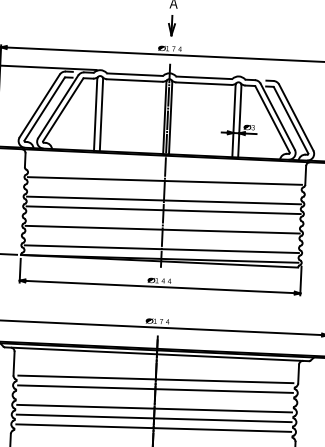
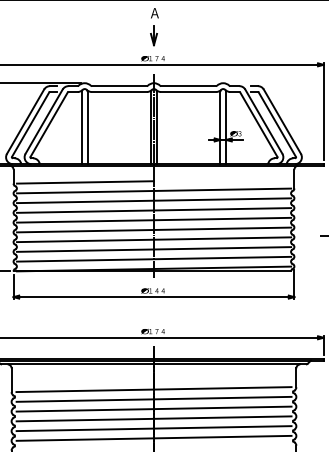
line: (96, 169) -> (85, 182), added
line: (164, 190) -> (154, 200), added
line: (163, 219) -> (154, 229), added
line: (162, 239) -> (154, 249), added
line: (154, 398) -> (153, 408), added

